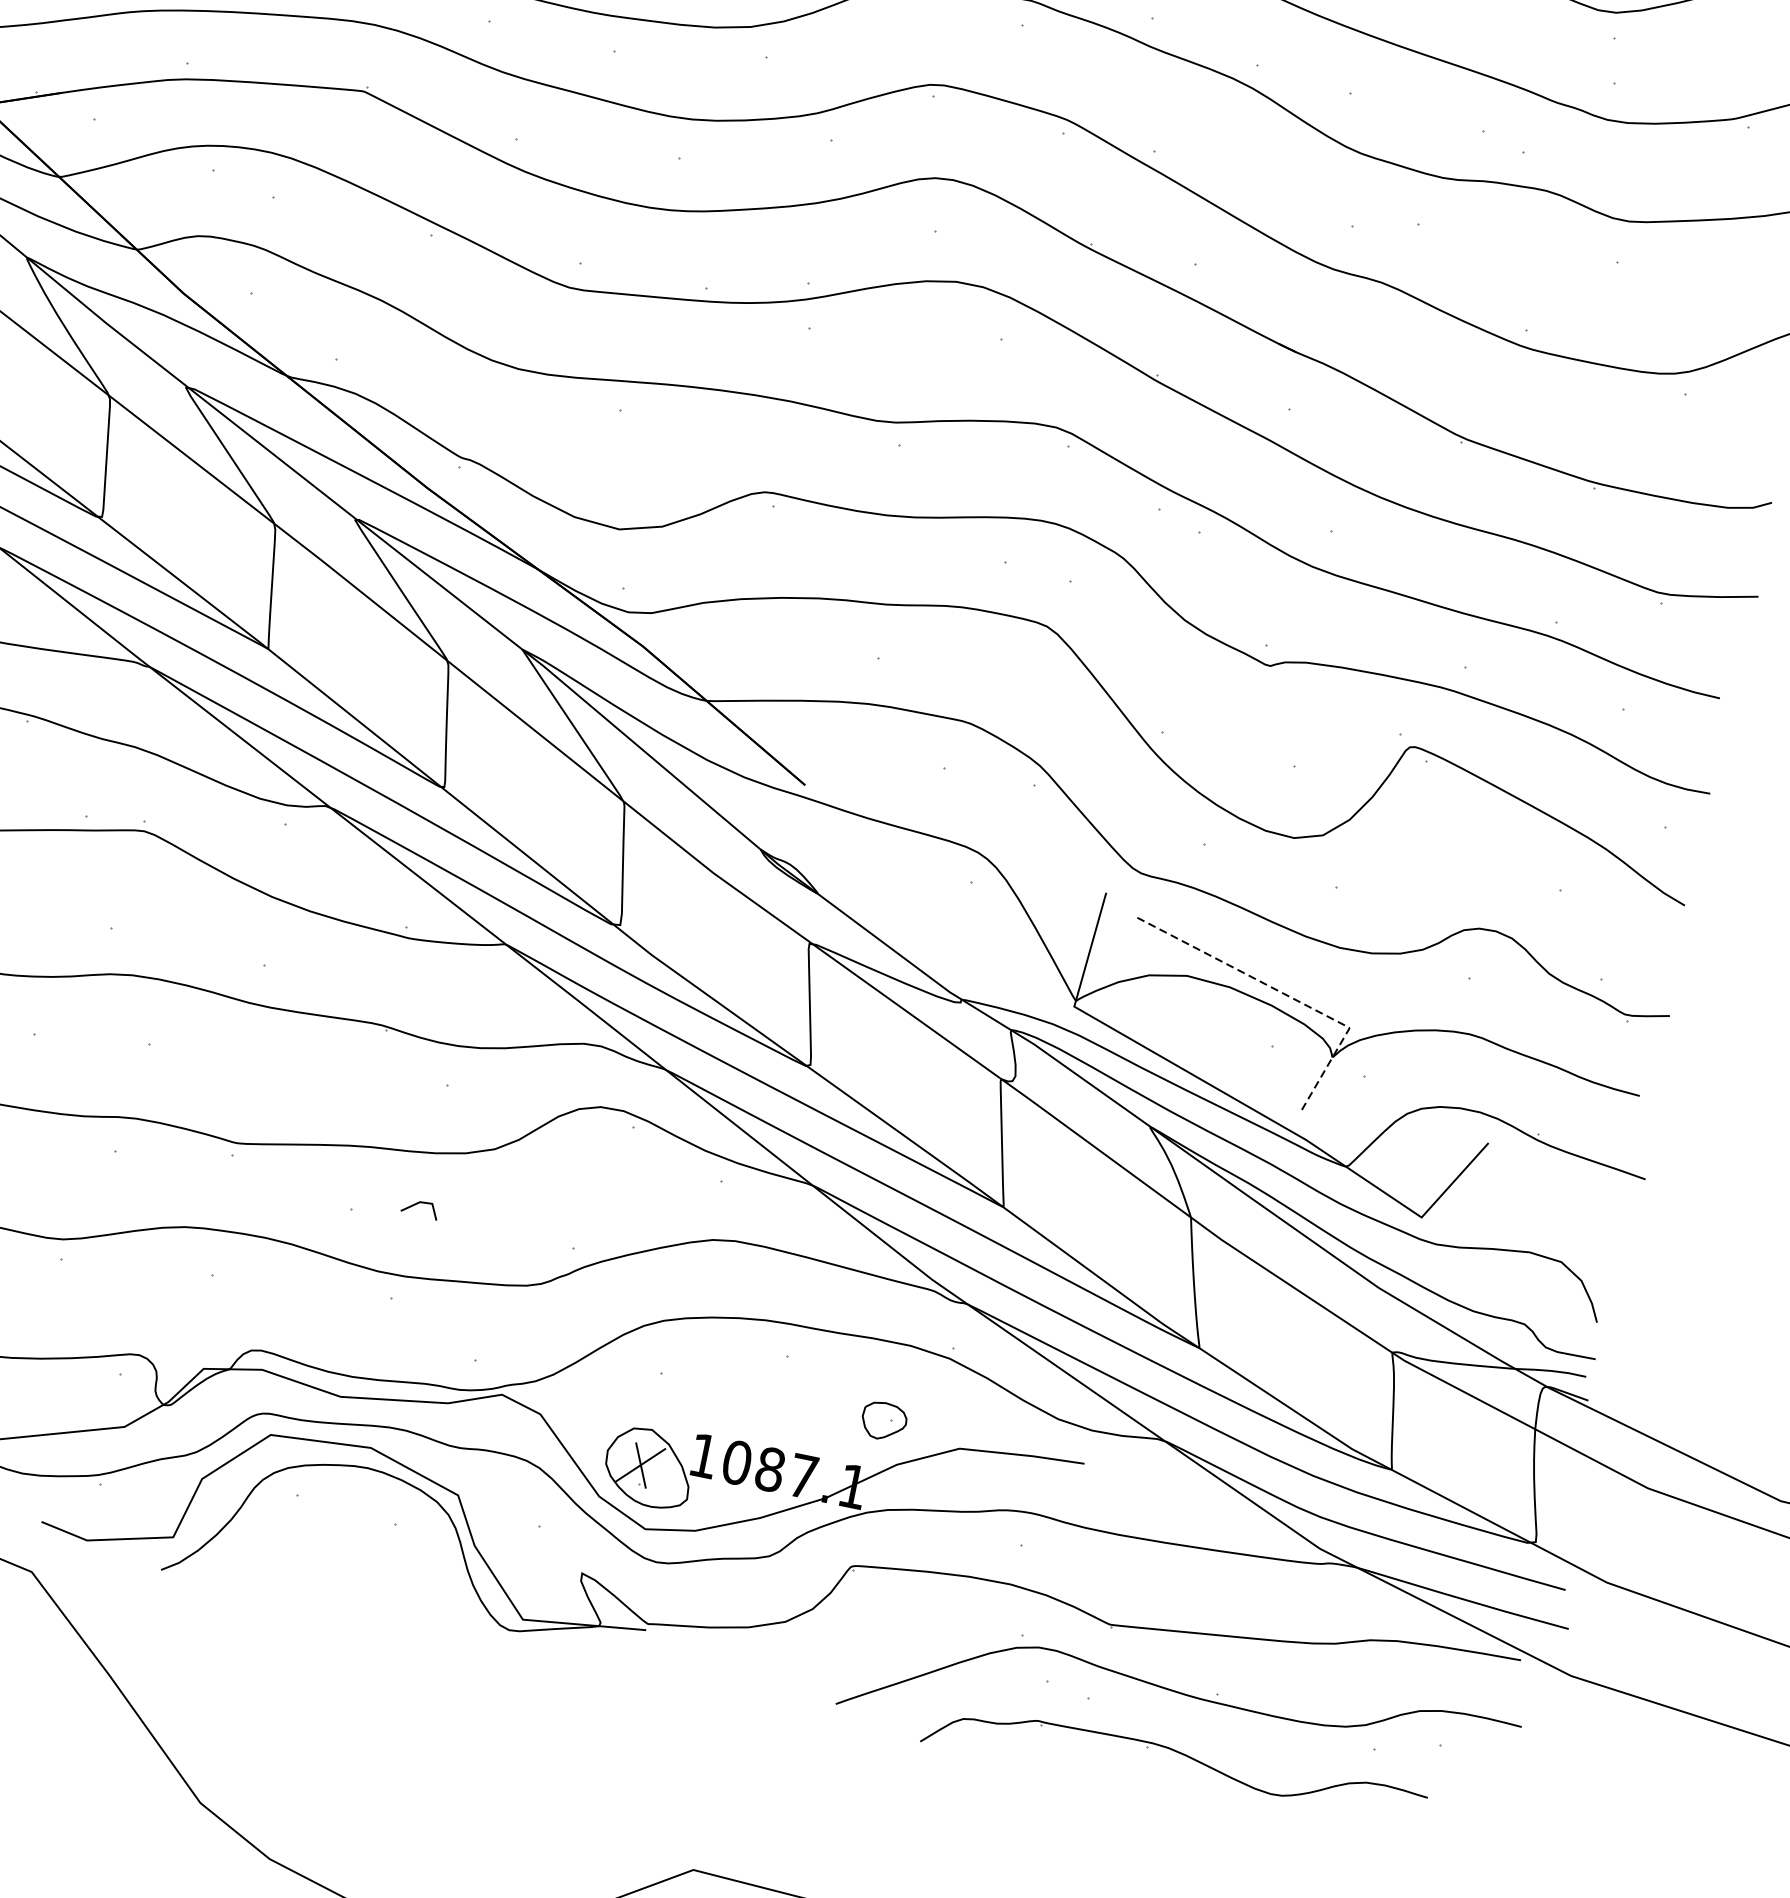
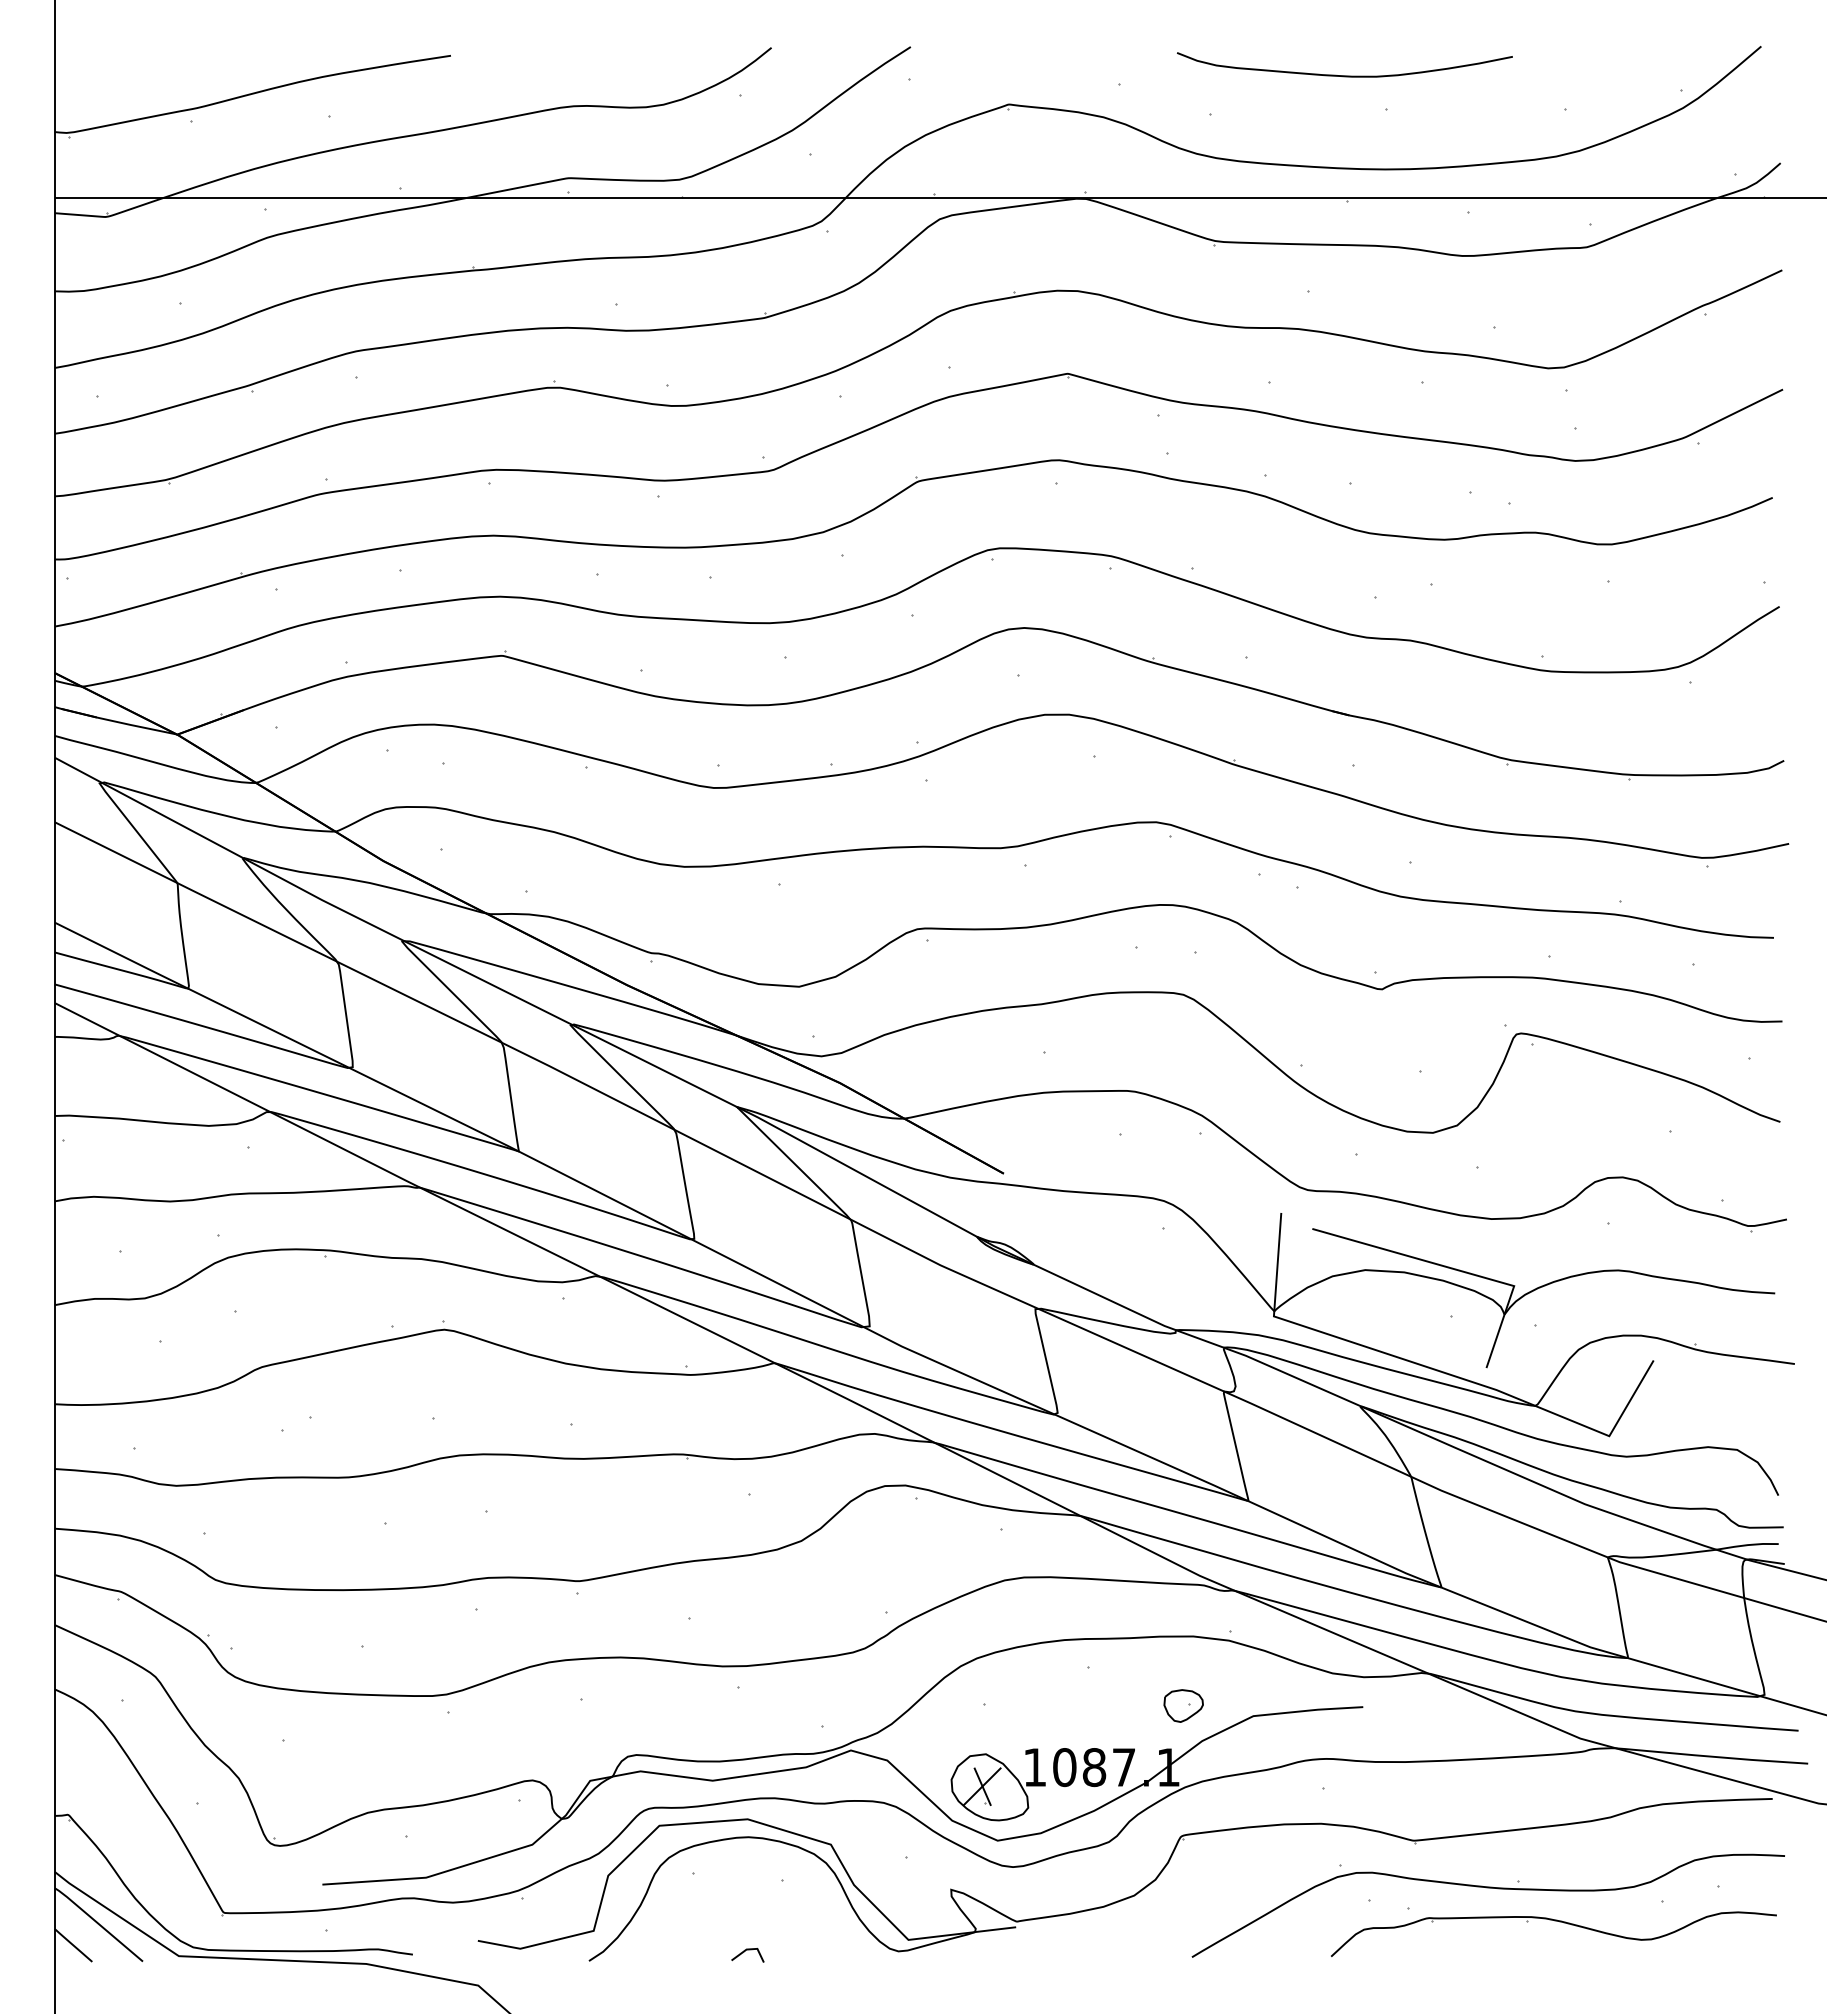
line: (1288, 995) -> (1455, 1269), dashed -> solid
line: (417, 1204) -> (744, 1952), moved
part: (1177, 1753) -> (1554, 1921), moved

